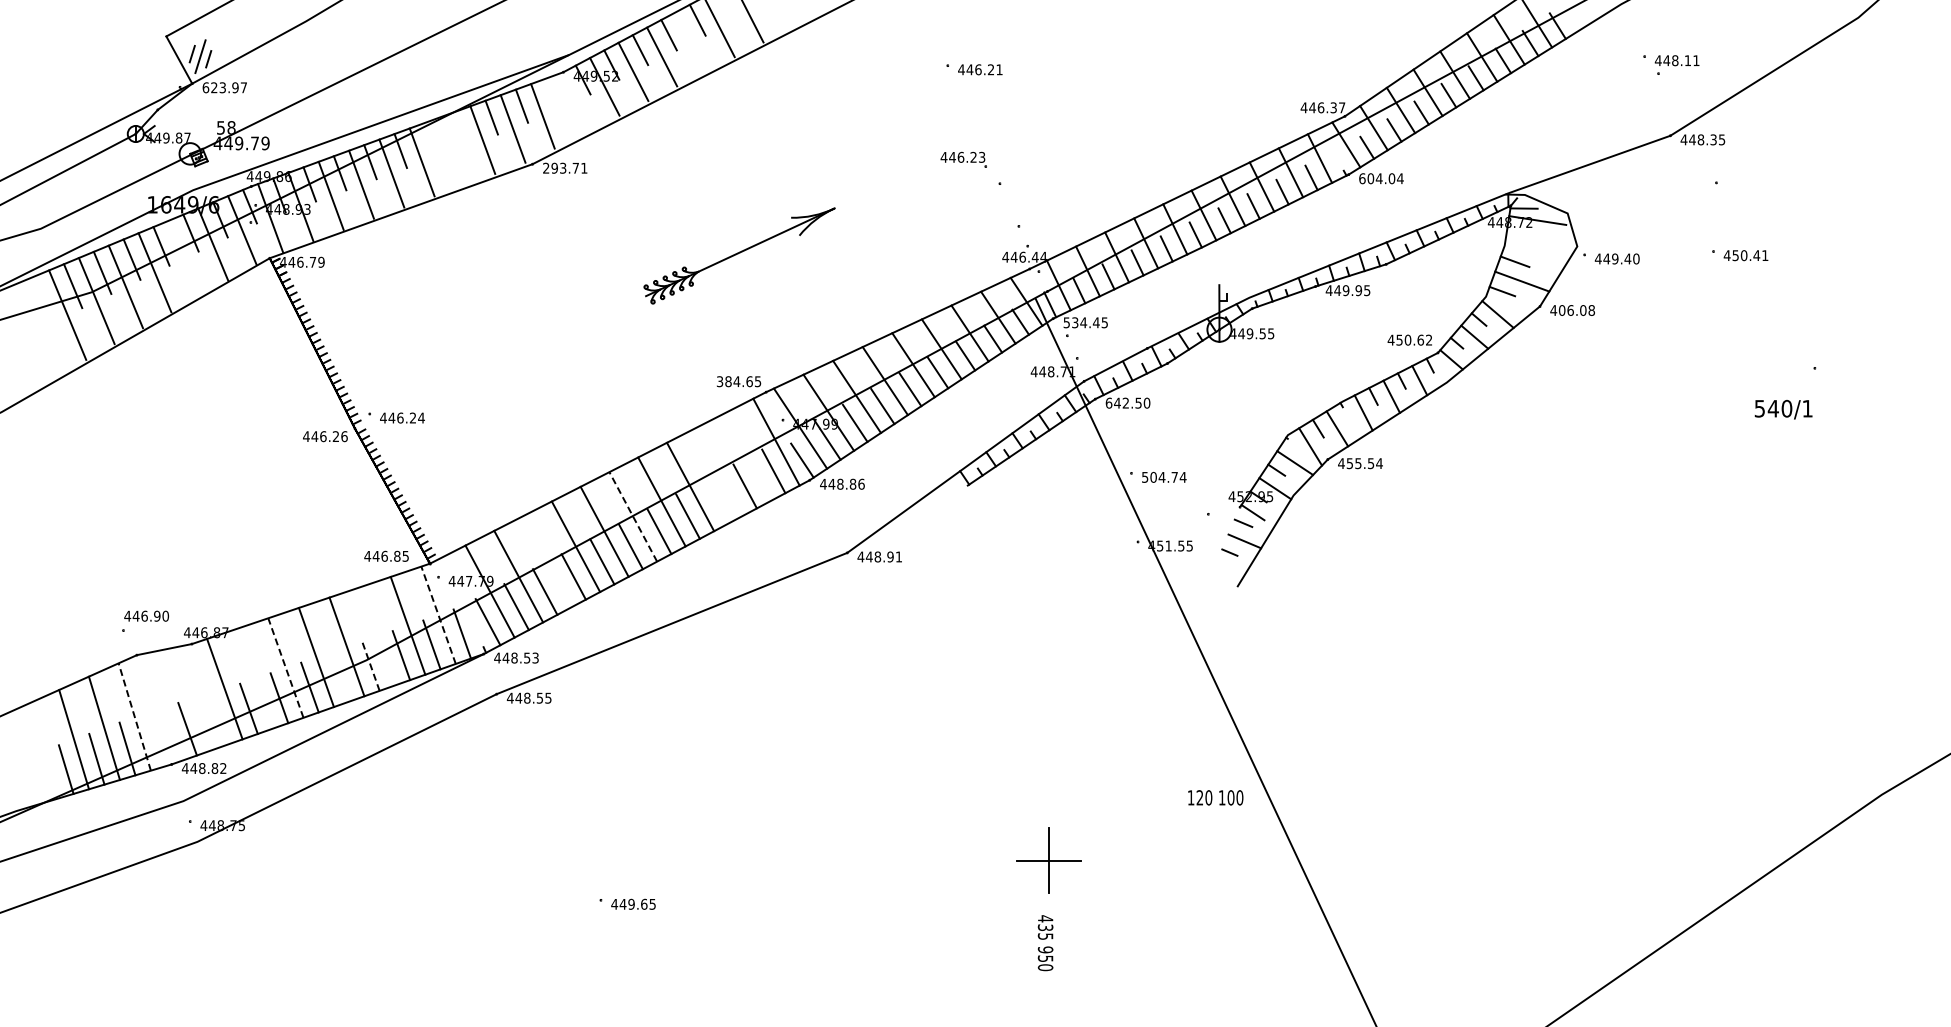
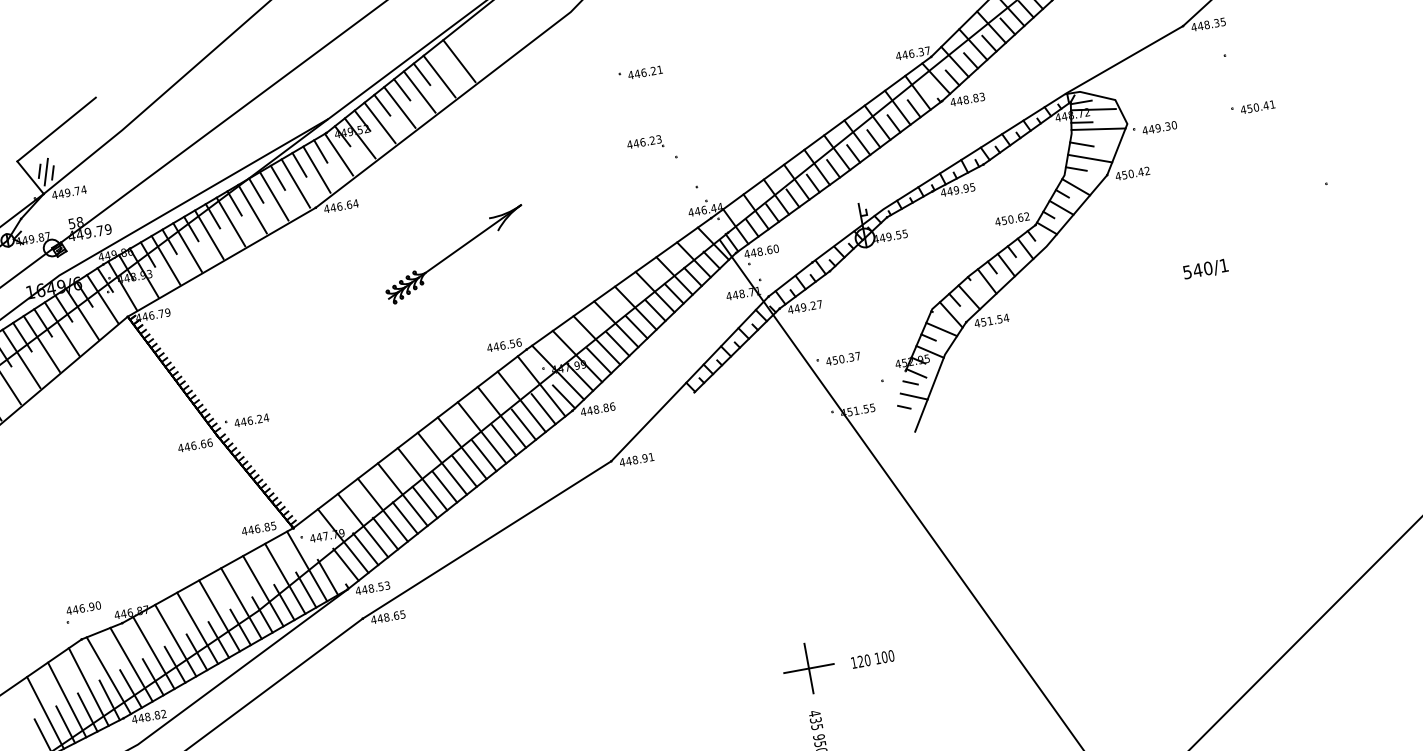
line: (690, 41) -> (419, 91), added
text: (224, 87) -> (69, 192), 623.97 -> 449.74
line: (551, 93) -> (320, 150), added
line: (574, 102) -> (339, 154), added
line: (461, 128) -> (256, 190), added
line: (430, 139) -> (234, 203), added
line: (452, 151) -> (252, 209), added
text: (564, 167) -> (340, 205), 293.71 -> 446.64
text: (1380, 178) -> (967, 99), 604.04 -> 448.83
line: (1519, 234) -> (1081, 122), added
line: (1539, 246) -> (1098, 129), added
part: (739, 255) -> (454, 254), moved
line: (183, 258) -> (61, 329), added
text: (1627, 258) -> (1167, 126), 449.40 -> 449.30
text: (1576, 310) -> (1135, 173), 406.08 -> 450.42
text: (1085, 322) -> (761, 251), 534.45 -> 448.60
text: (738, 381) -> (503, 345), 384.65 -> 446.56
text: (1127, 402) -> (804, 306), 642.50 -> 449.27
text: (1783, 409) -> (1205, 269), moved
text: (335, 436) -> (203, 444), 446.26 -> 446.66
line: (747, 456) -> (521, 401), added
text: (1358, 463) -> (990, 320), 455.54 -> 451.54
line: (718, 472) -> (501, 417), added
text: (1163, 476) -> (842, 358), 504.74 -> 450.37
line: (716, 501) -> (503, 440), added
line: (633, 516) -> (442, 463), dashed -> solid
line: (547, 561) -> (383, 509), added
line: (438, 615) -> (307, 566), dashed -> solid
line: (377, 636) -> (263, 591), added
line: (370, 665) -> (262, 614), dashed -> solid
line: (285, 668) -> (197, 628), dashed -> solid
line: (340, 676) -> (240, 627), added
line: (255, 678) -> (175, 640), added
text: (539, 697) -> (395, 615), 448.55 -> 448.65
line: (193, 698) -> (131, 664), added
line: (162, 706) -> (108, 675), added
line: (134, 716) -> (88, 686), dashed -> solid
line: (218, 719) -> (153, 677), added
line: (157, 738) -> (109, 700), added
text: (1215, 797) -> (872, 659), moved

